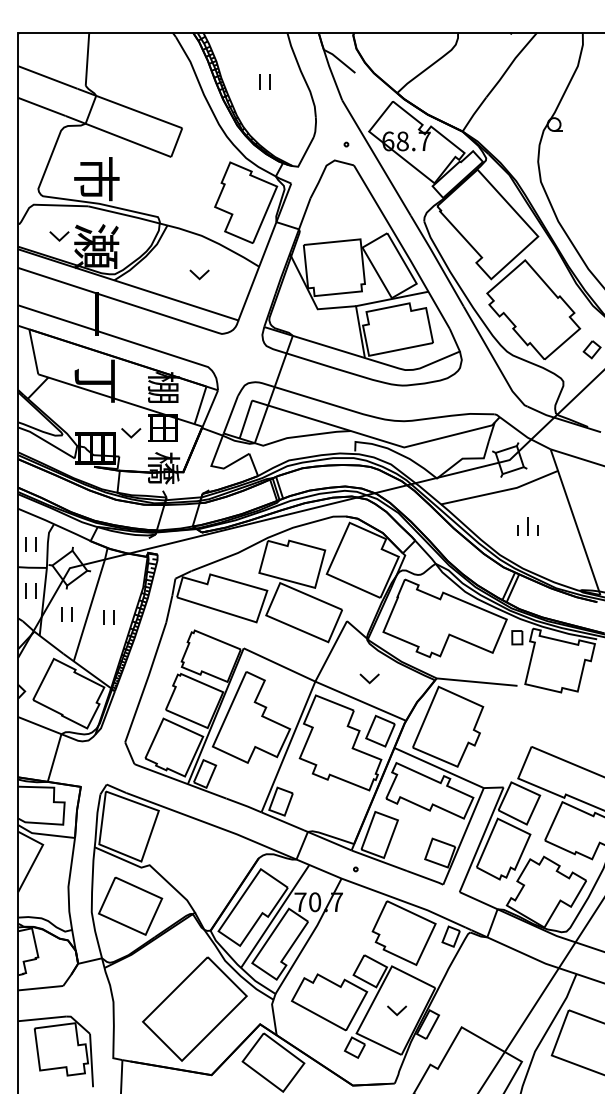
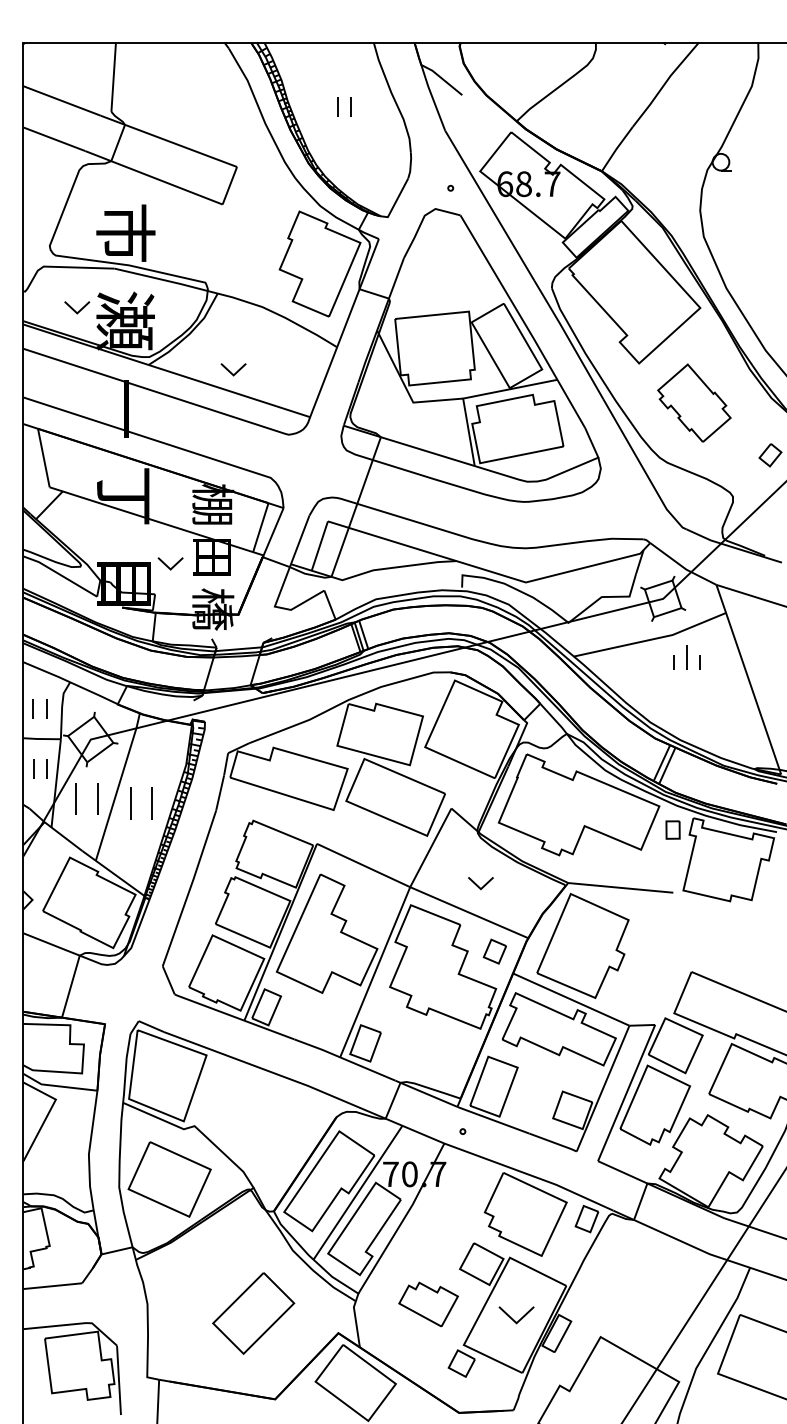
part: (199, 274) -> (233, 369), moved
part: (533, 309) -> (694, 402), size x0.6
part: (527, 526) -> (686, 657), moved
part: (67, 614) -> (87, 799), size x1.6
part: (108, 617) -> (141, 803), size x1.6
part: (380, 731) -> (494, 951), size x0.6
part: (329, 1002) -> (428, 1304), size x0.6
part: (194, 1009) -> (253, 1313), size x0.6
part: (397, 1010) -> (516, 1315), size x1.4

